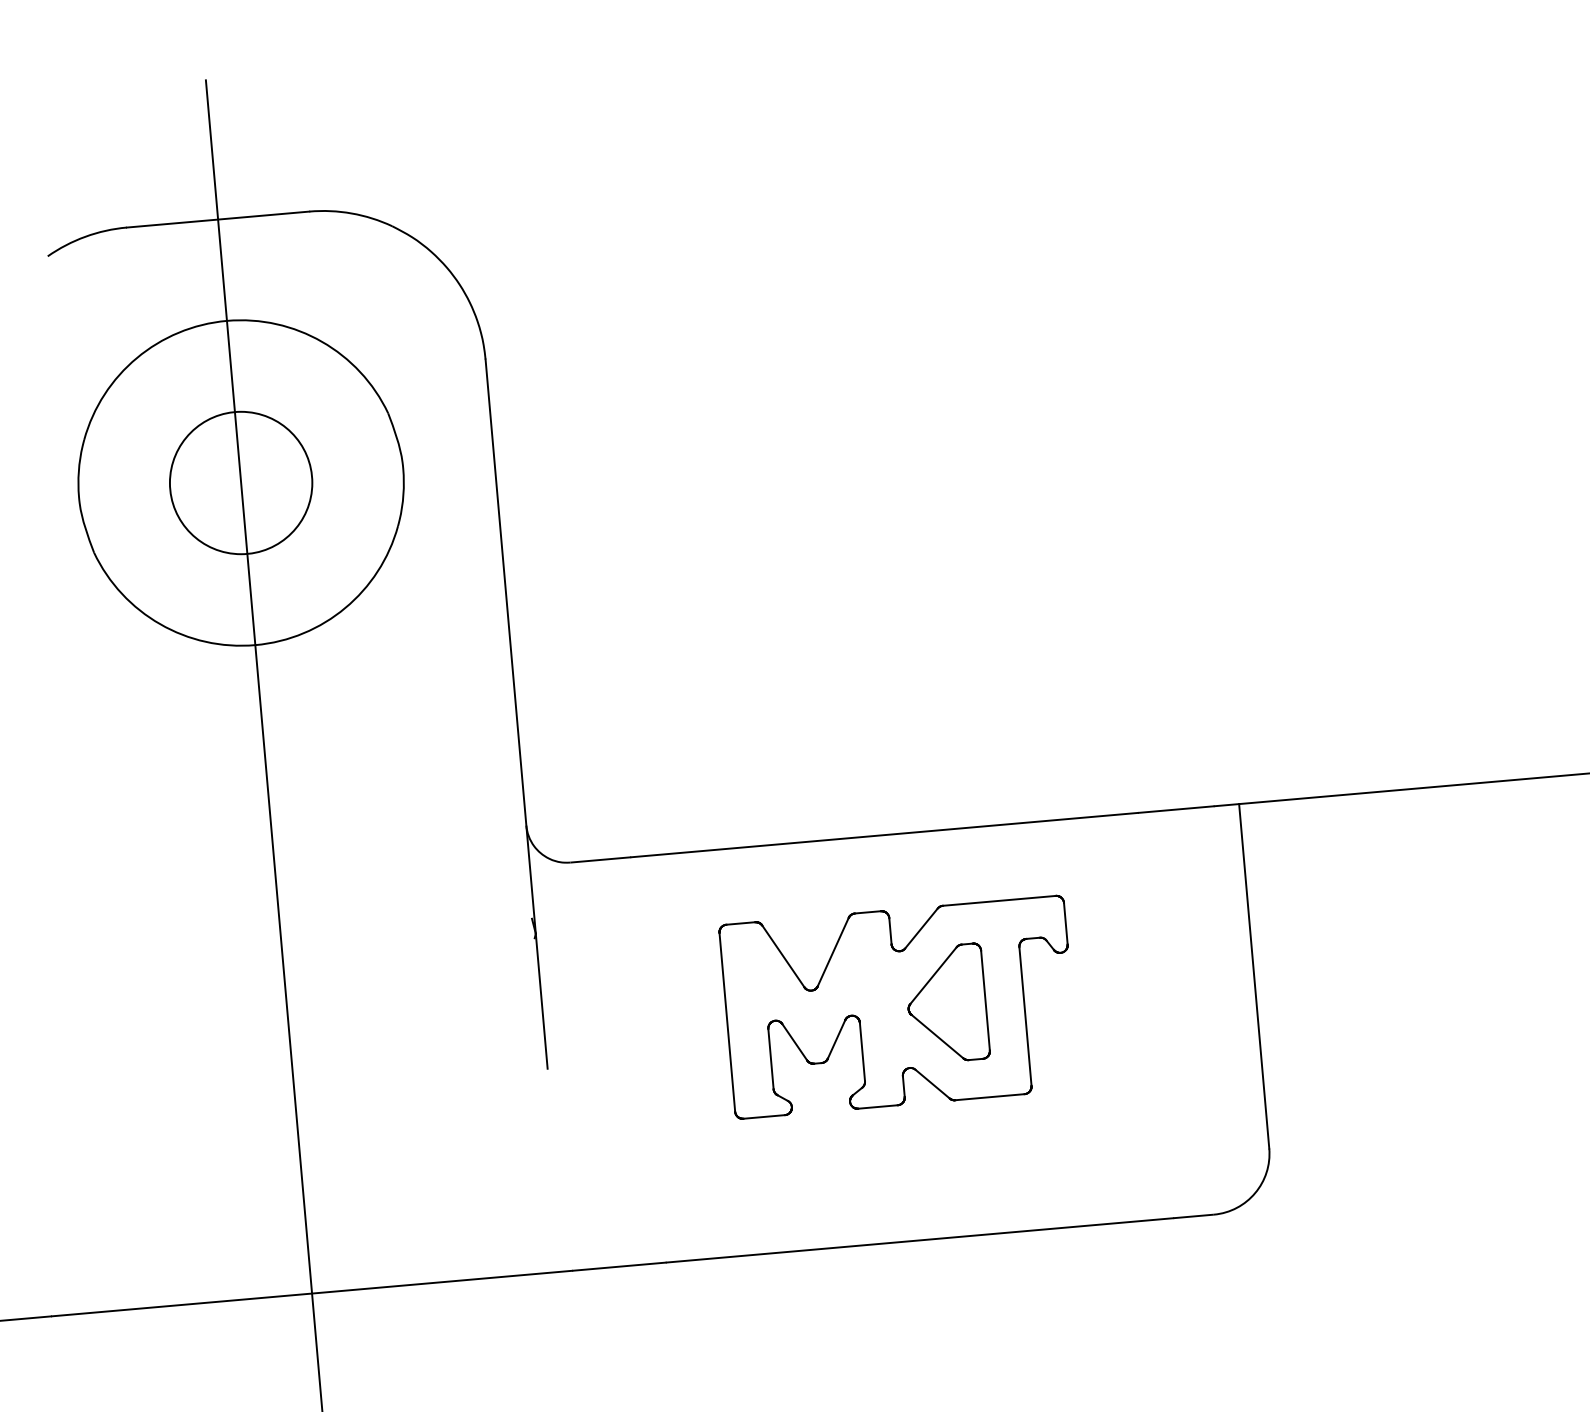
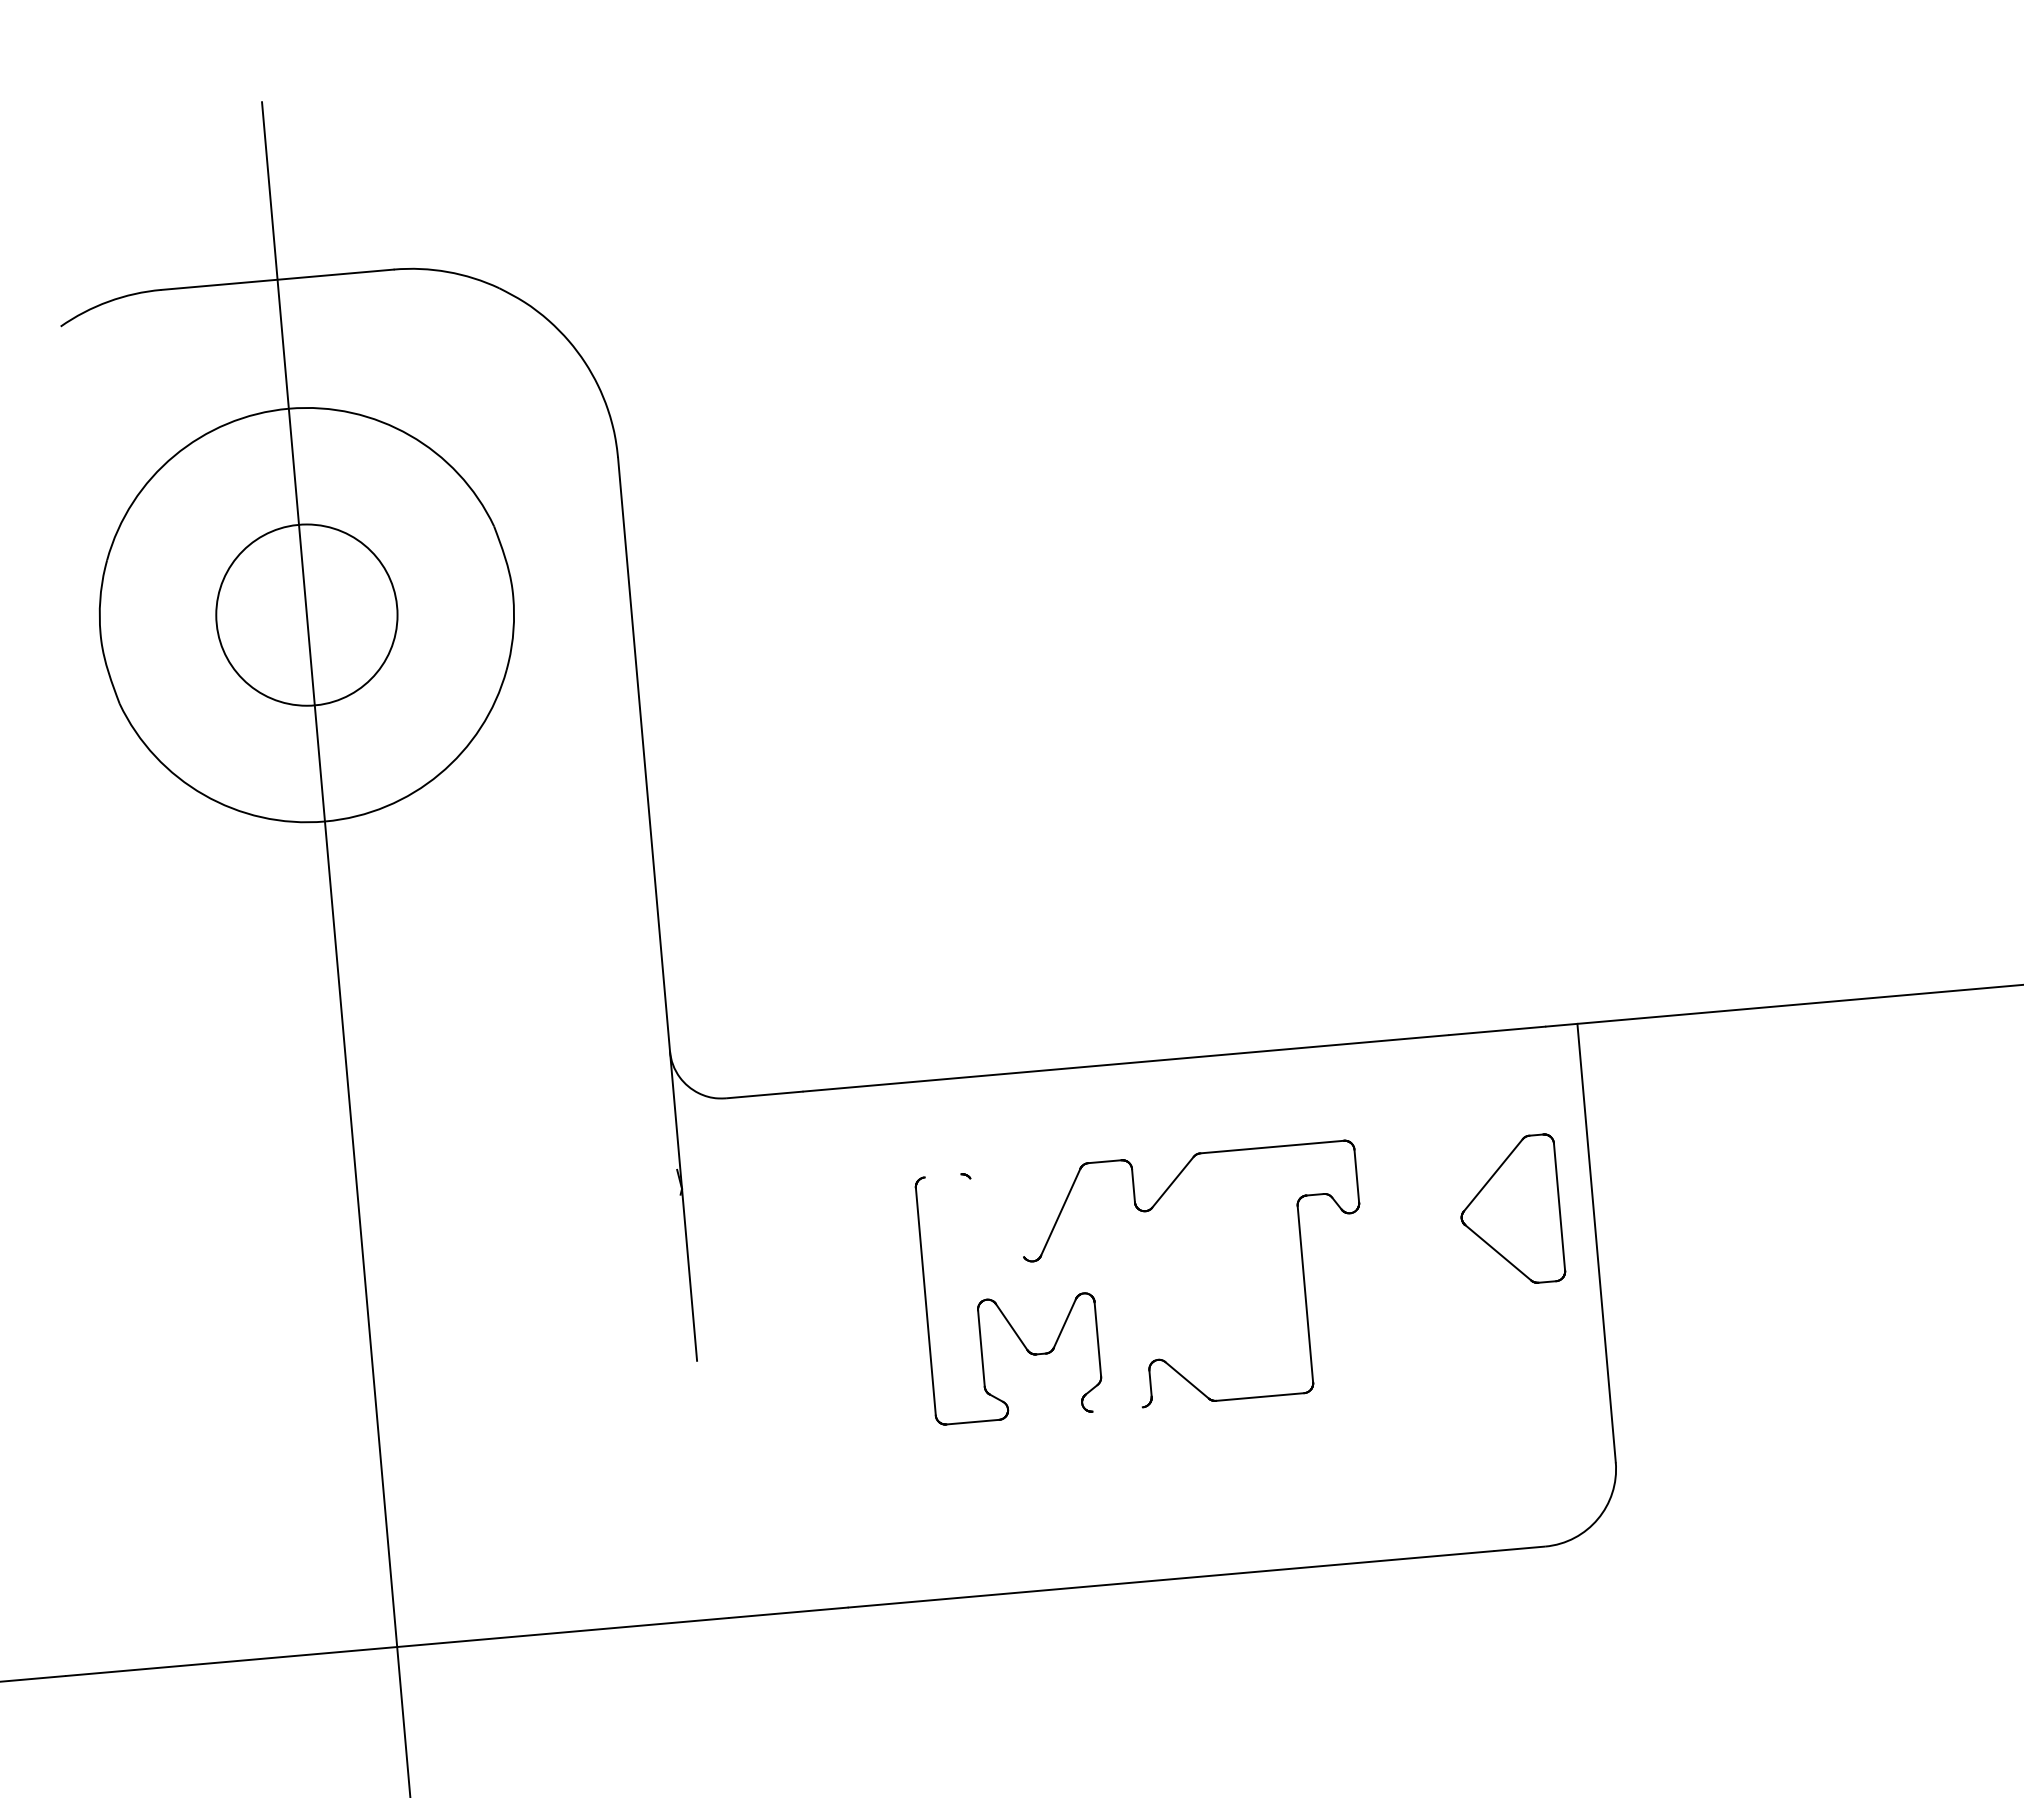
line: (740, 923) -> (942, 1175), removed
line: (783, 956) -> (997, 1217), removed
part: (949, 1001) -> (1513, 1208), moved
line: (877, 1106) -> (1117, 1409), removed

